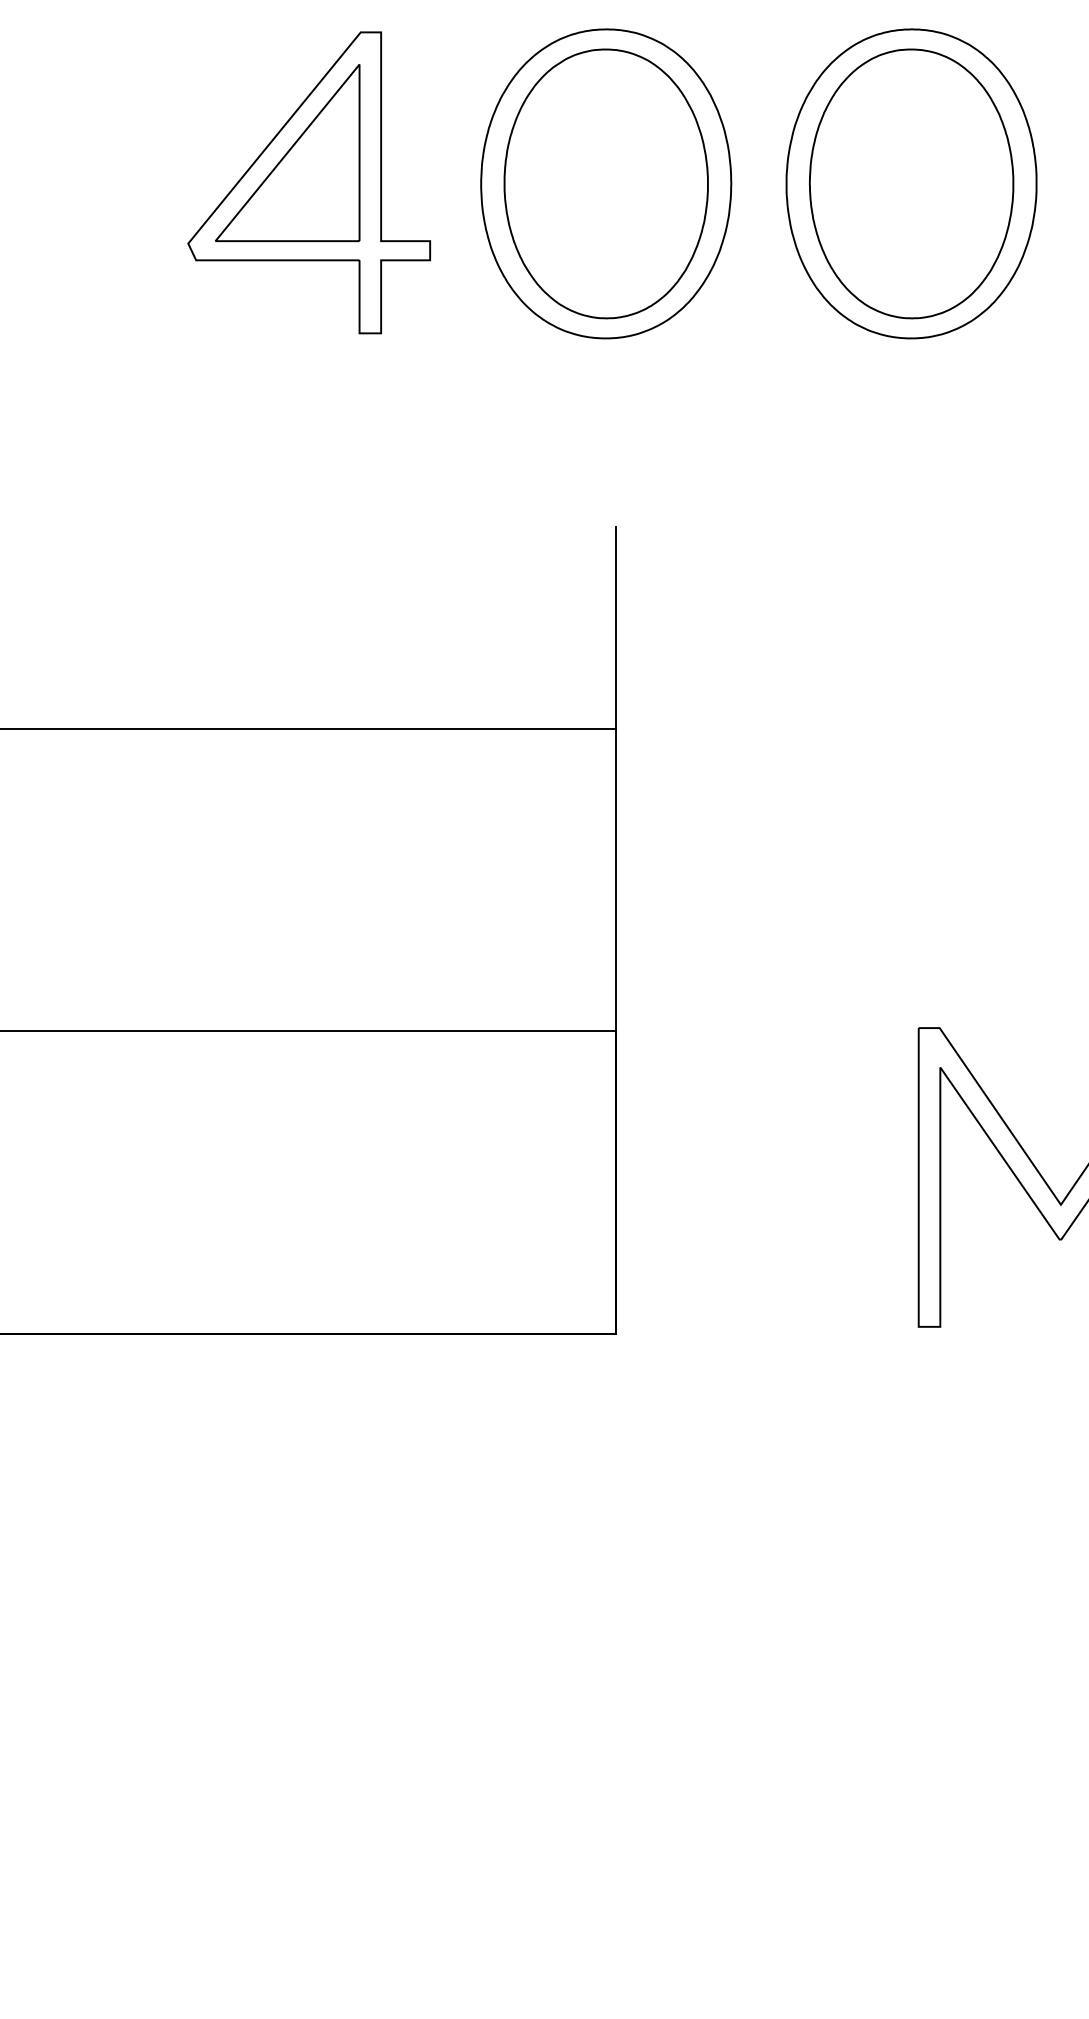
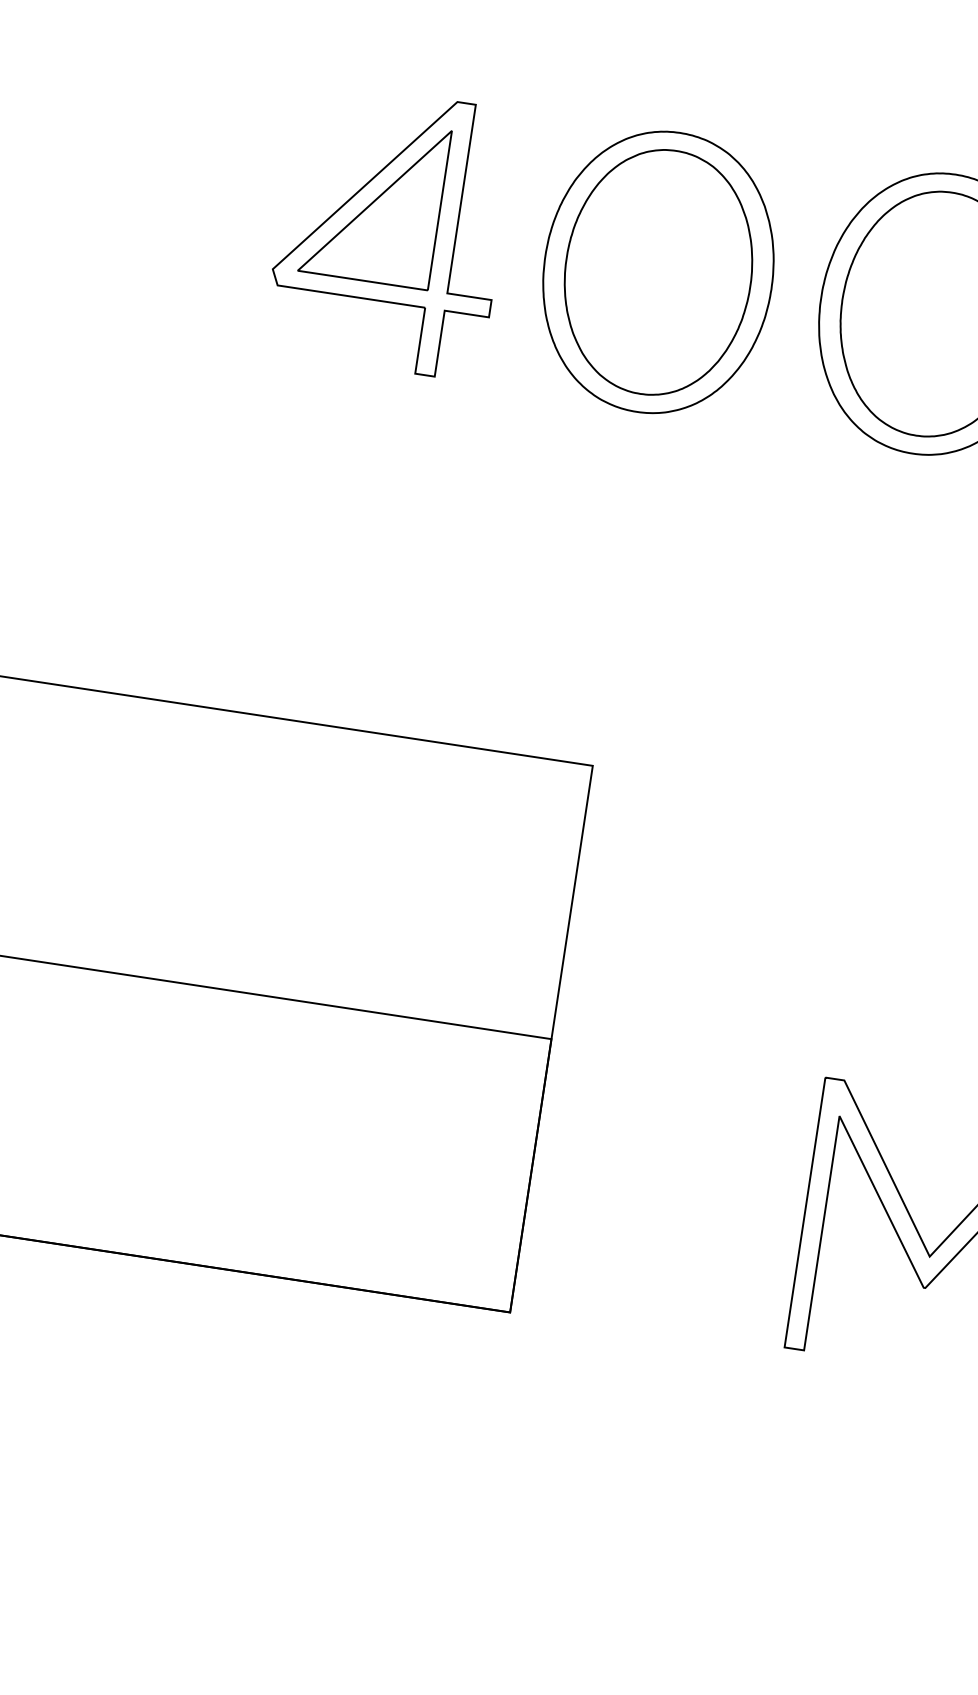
line: (615, 627) -> (606, 674), removed

